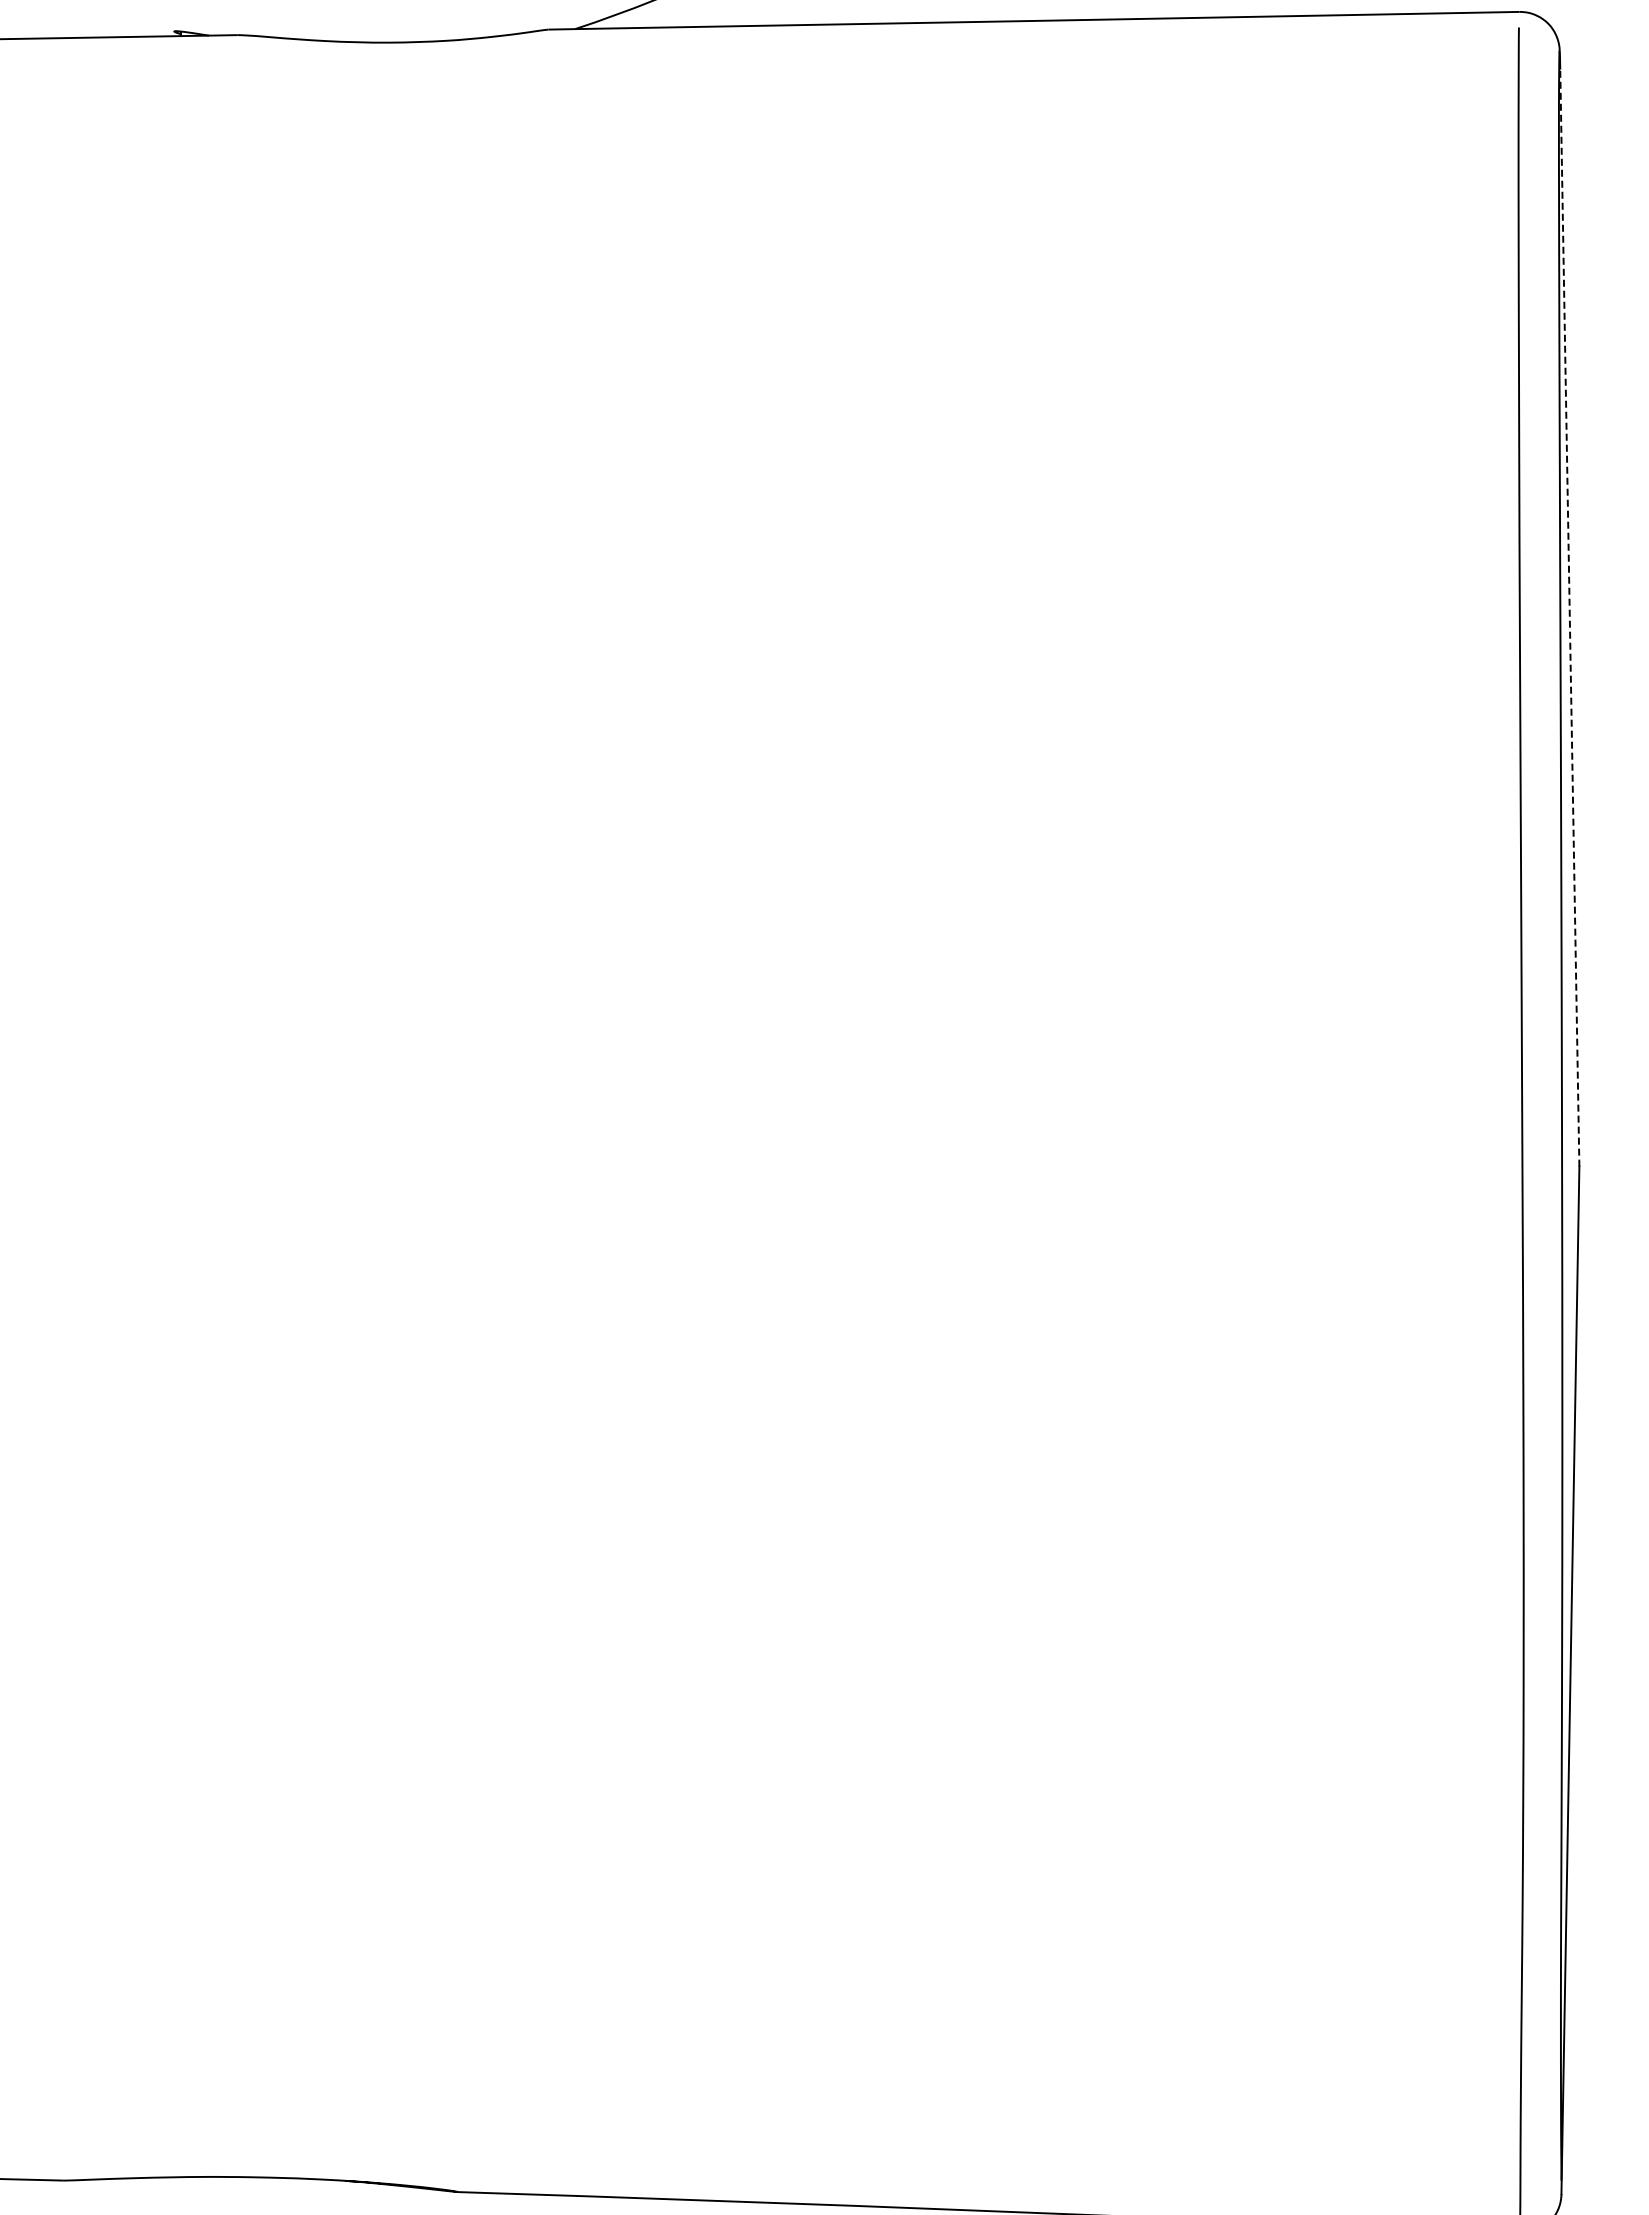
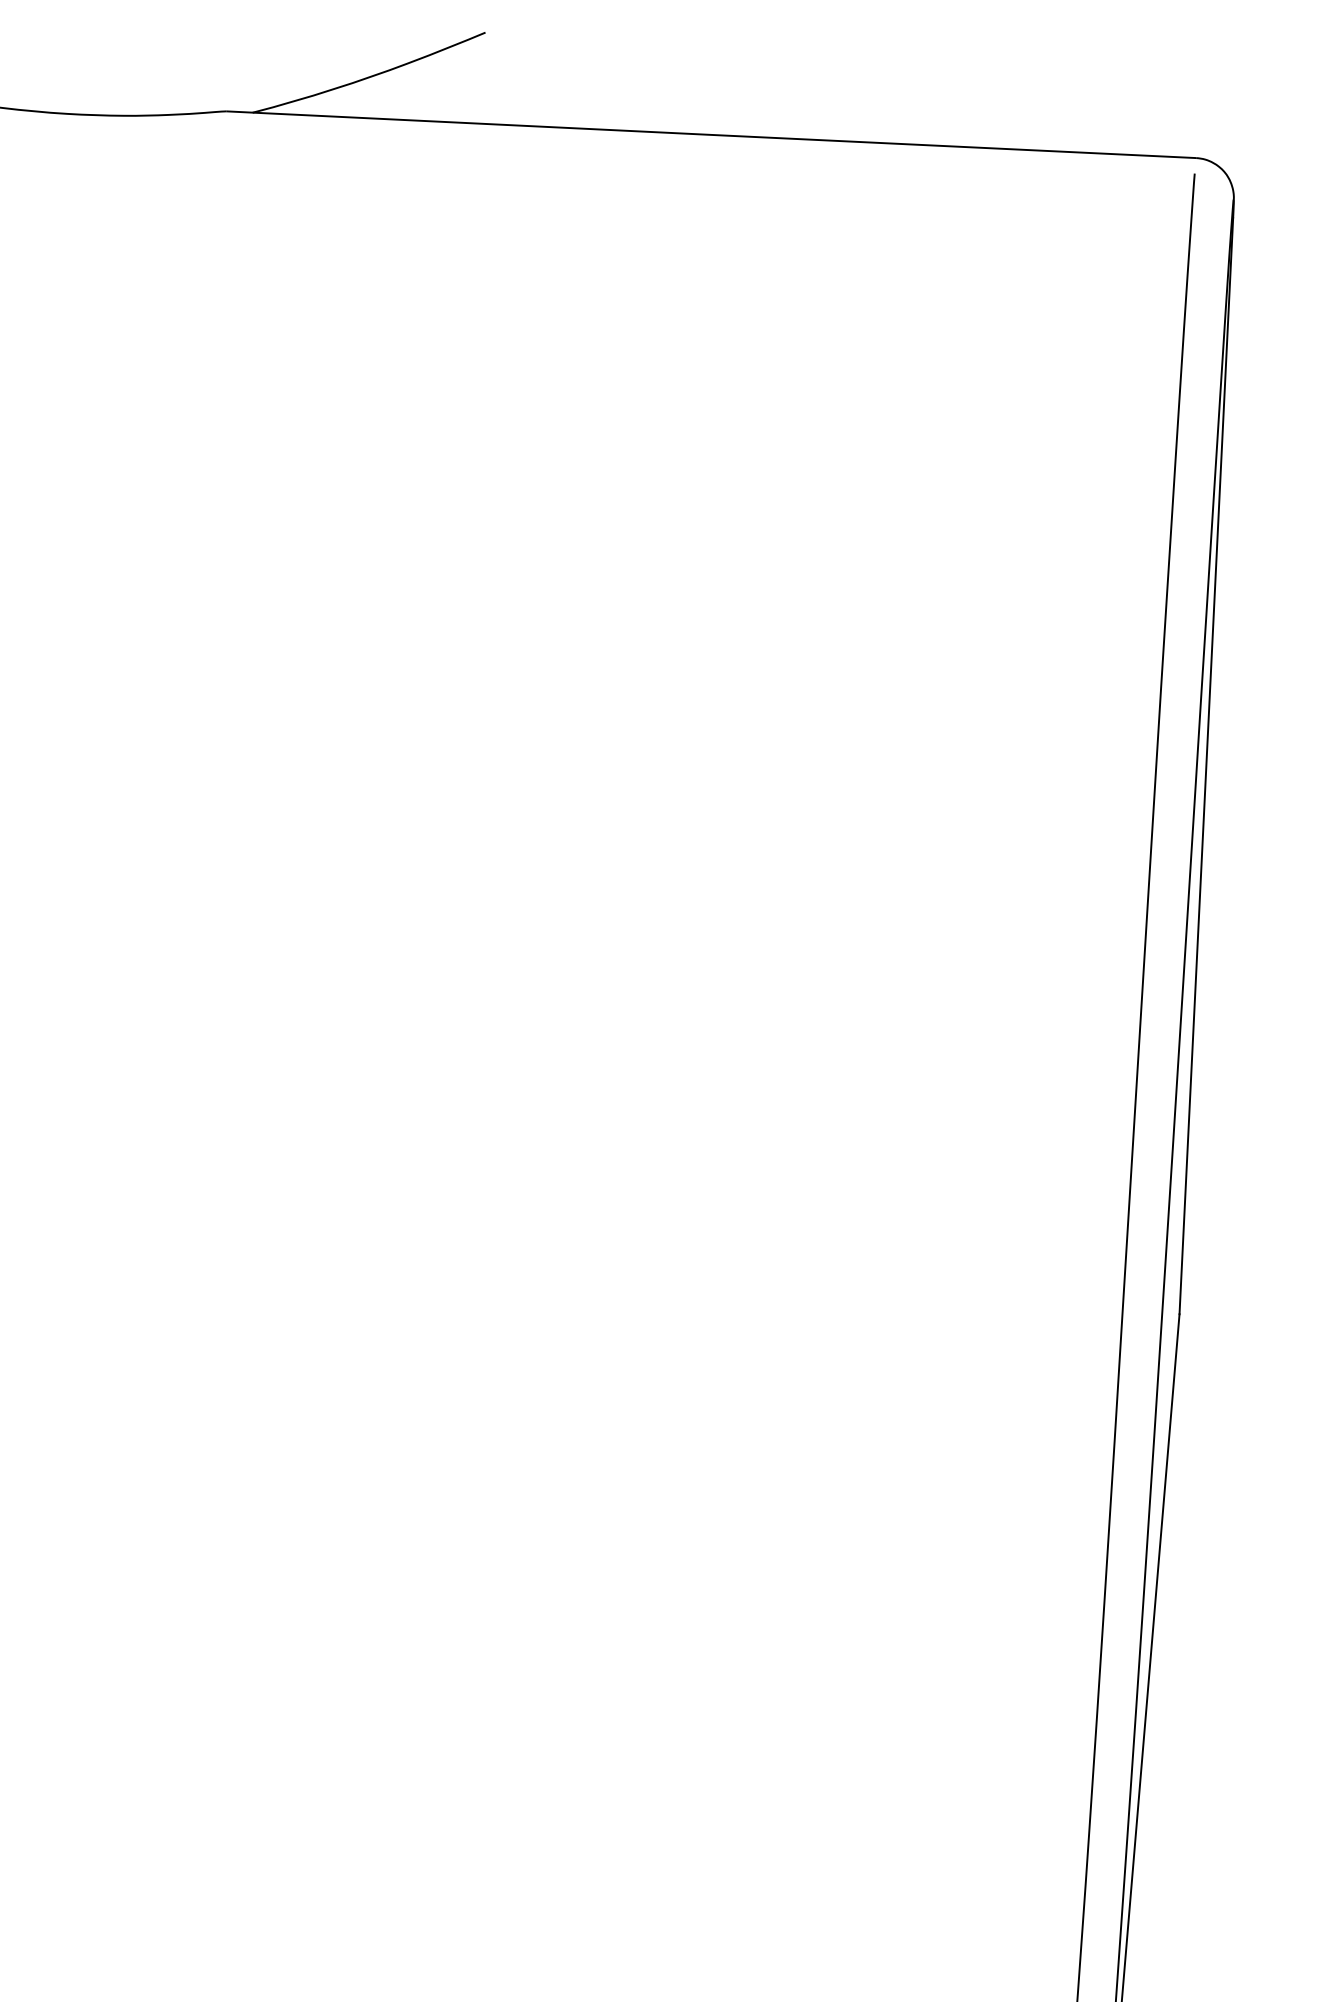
line: (1569, 618) -> (1205, 766), dashed -> solid

